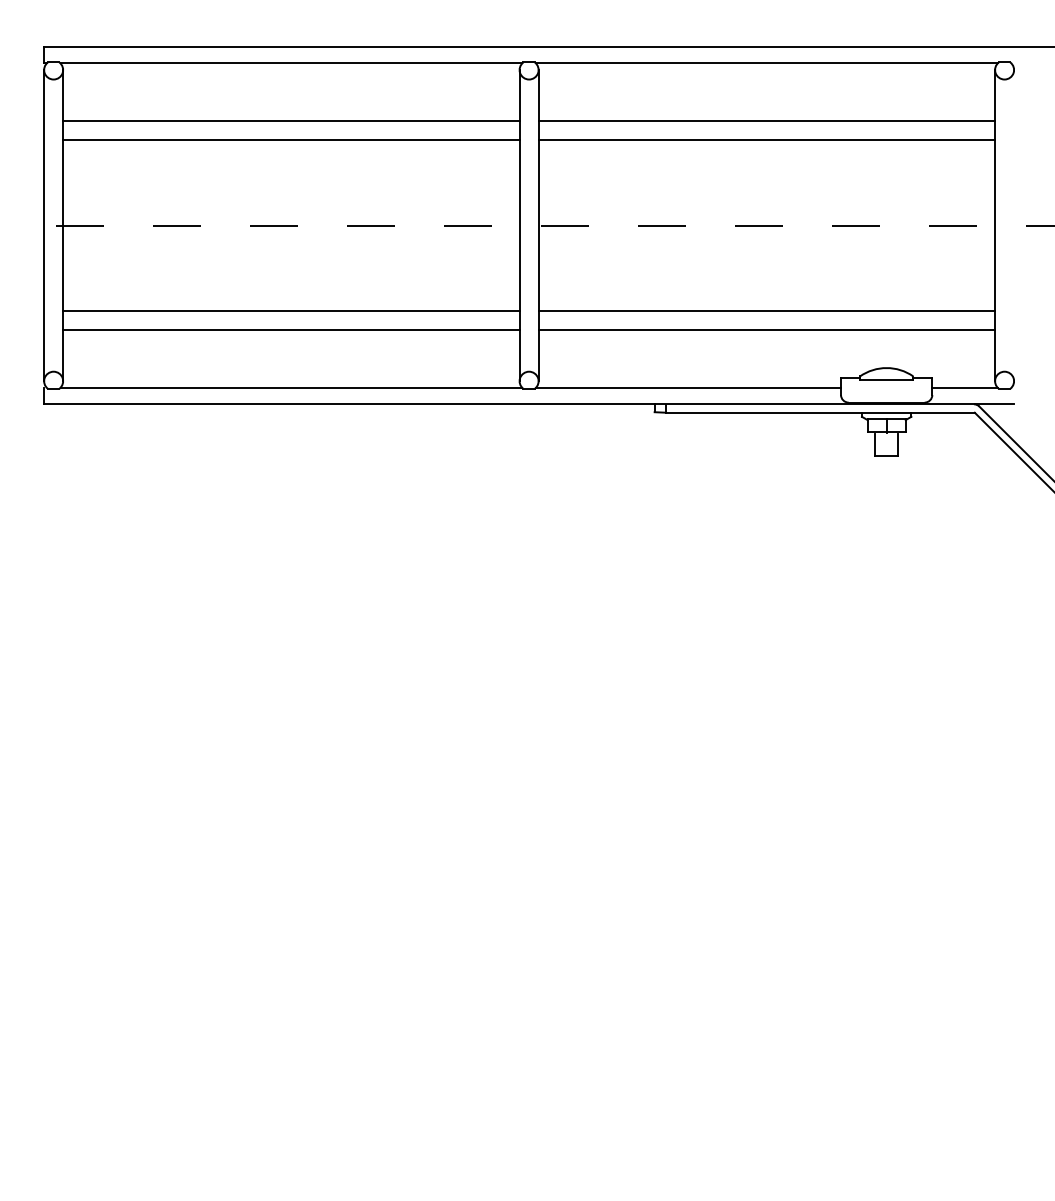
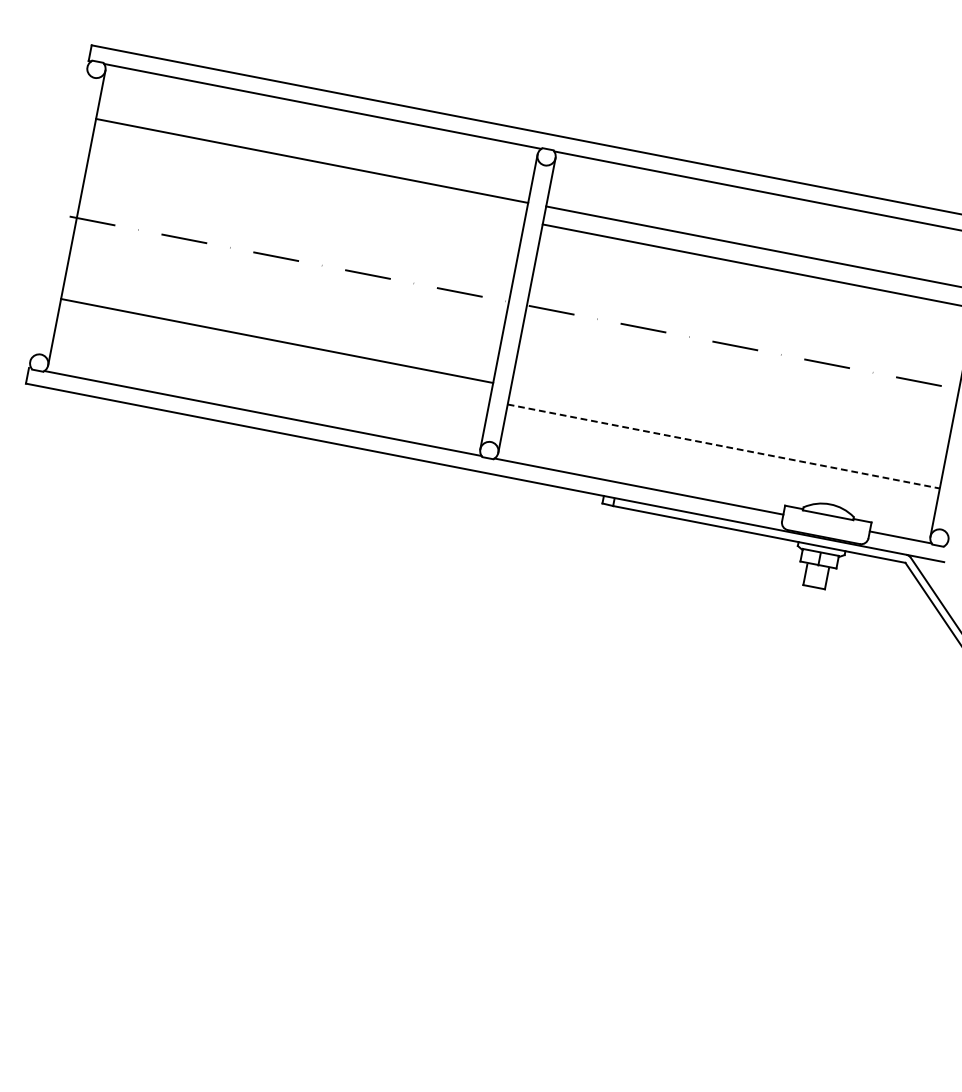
line: (291, 140) -> (308, 179), removed
line: (44, 225) -> (59, 214), removed
line: (766, 311) -> (726, 428), removed
line: (291, 330) -> (273, 359), removed
line: (767, 330) -> (724, 446), solid -> dashed

